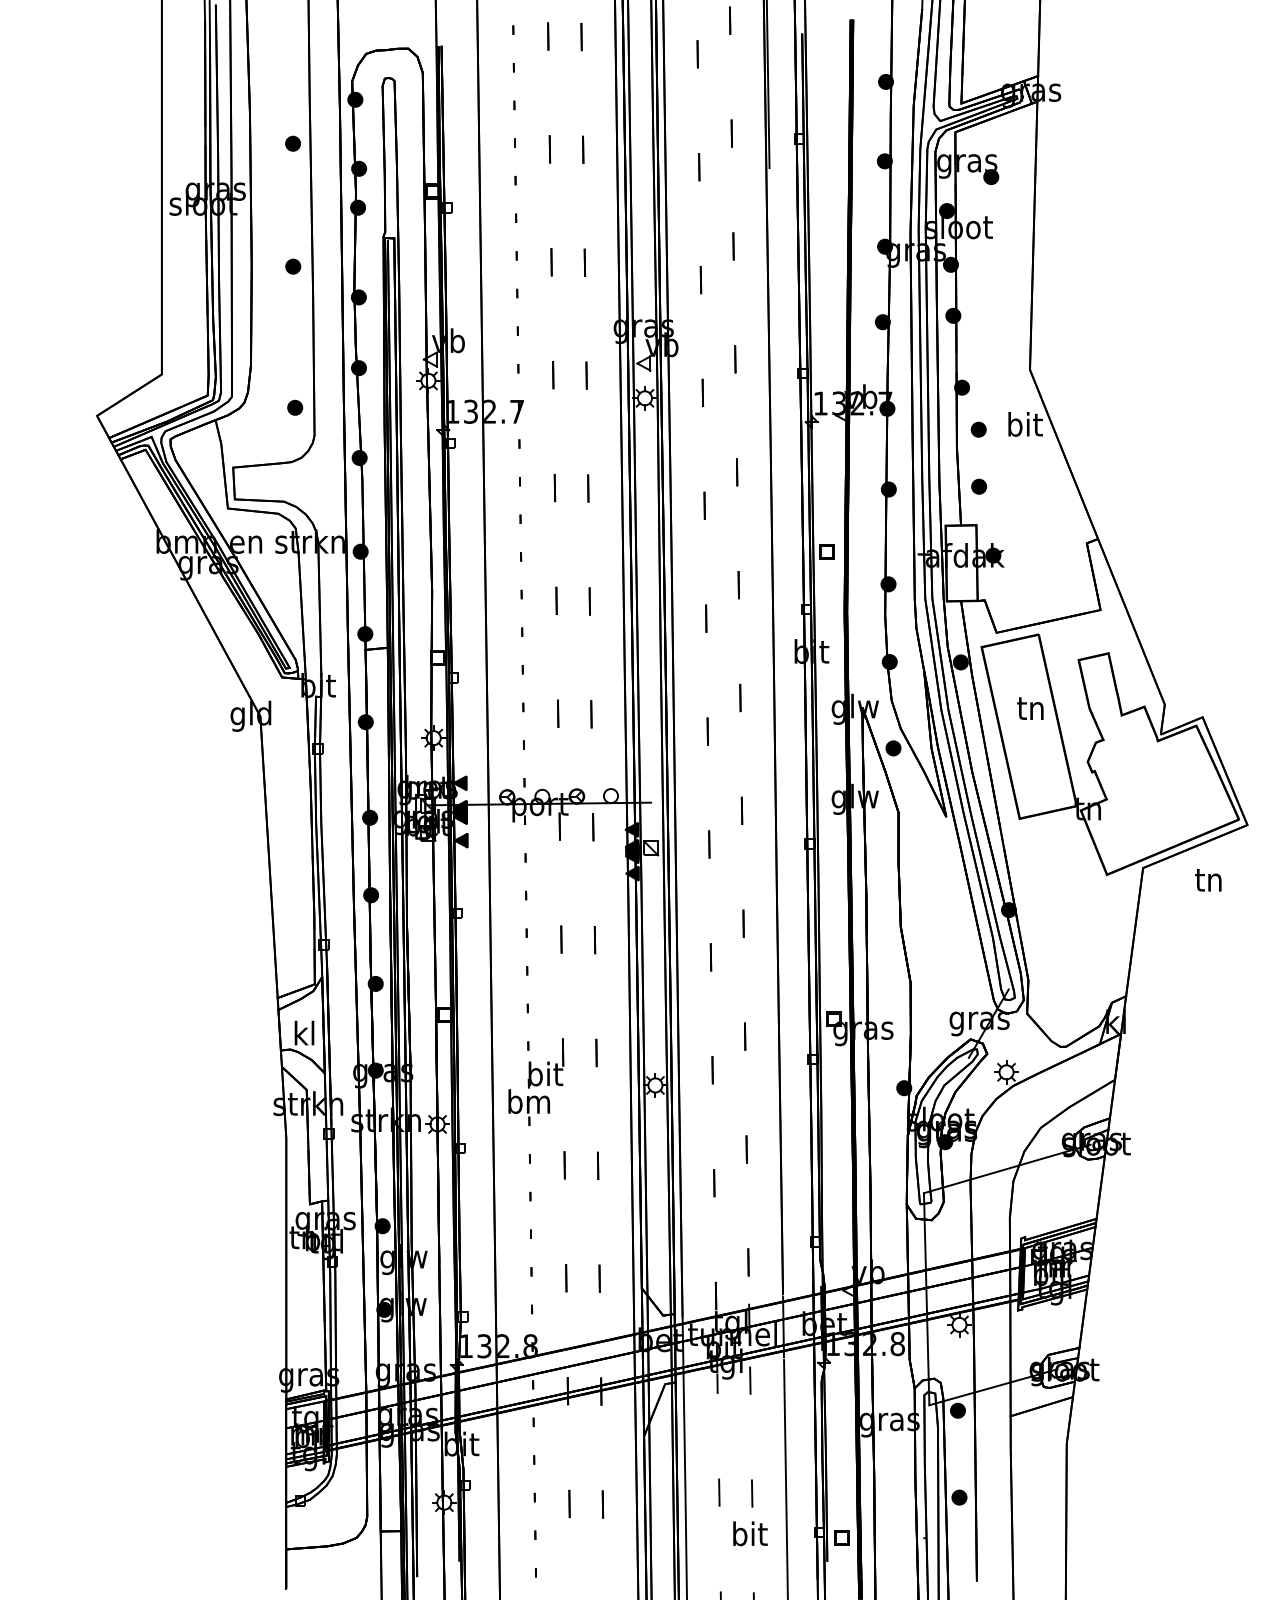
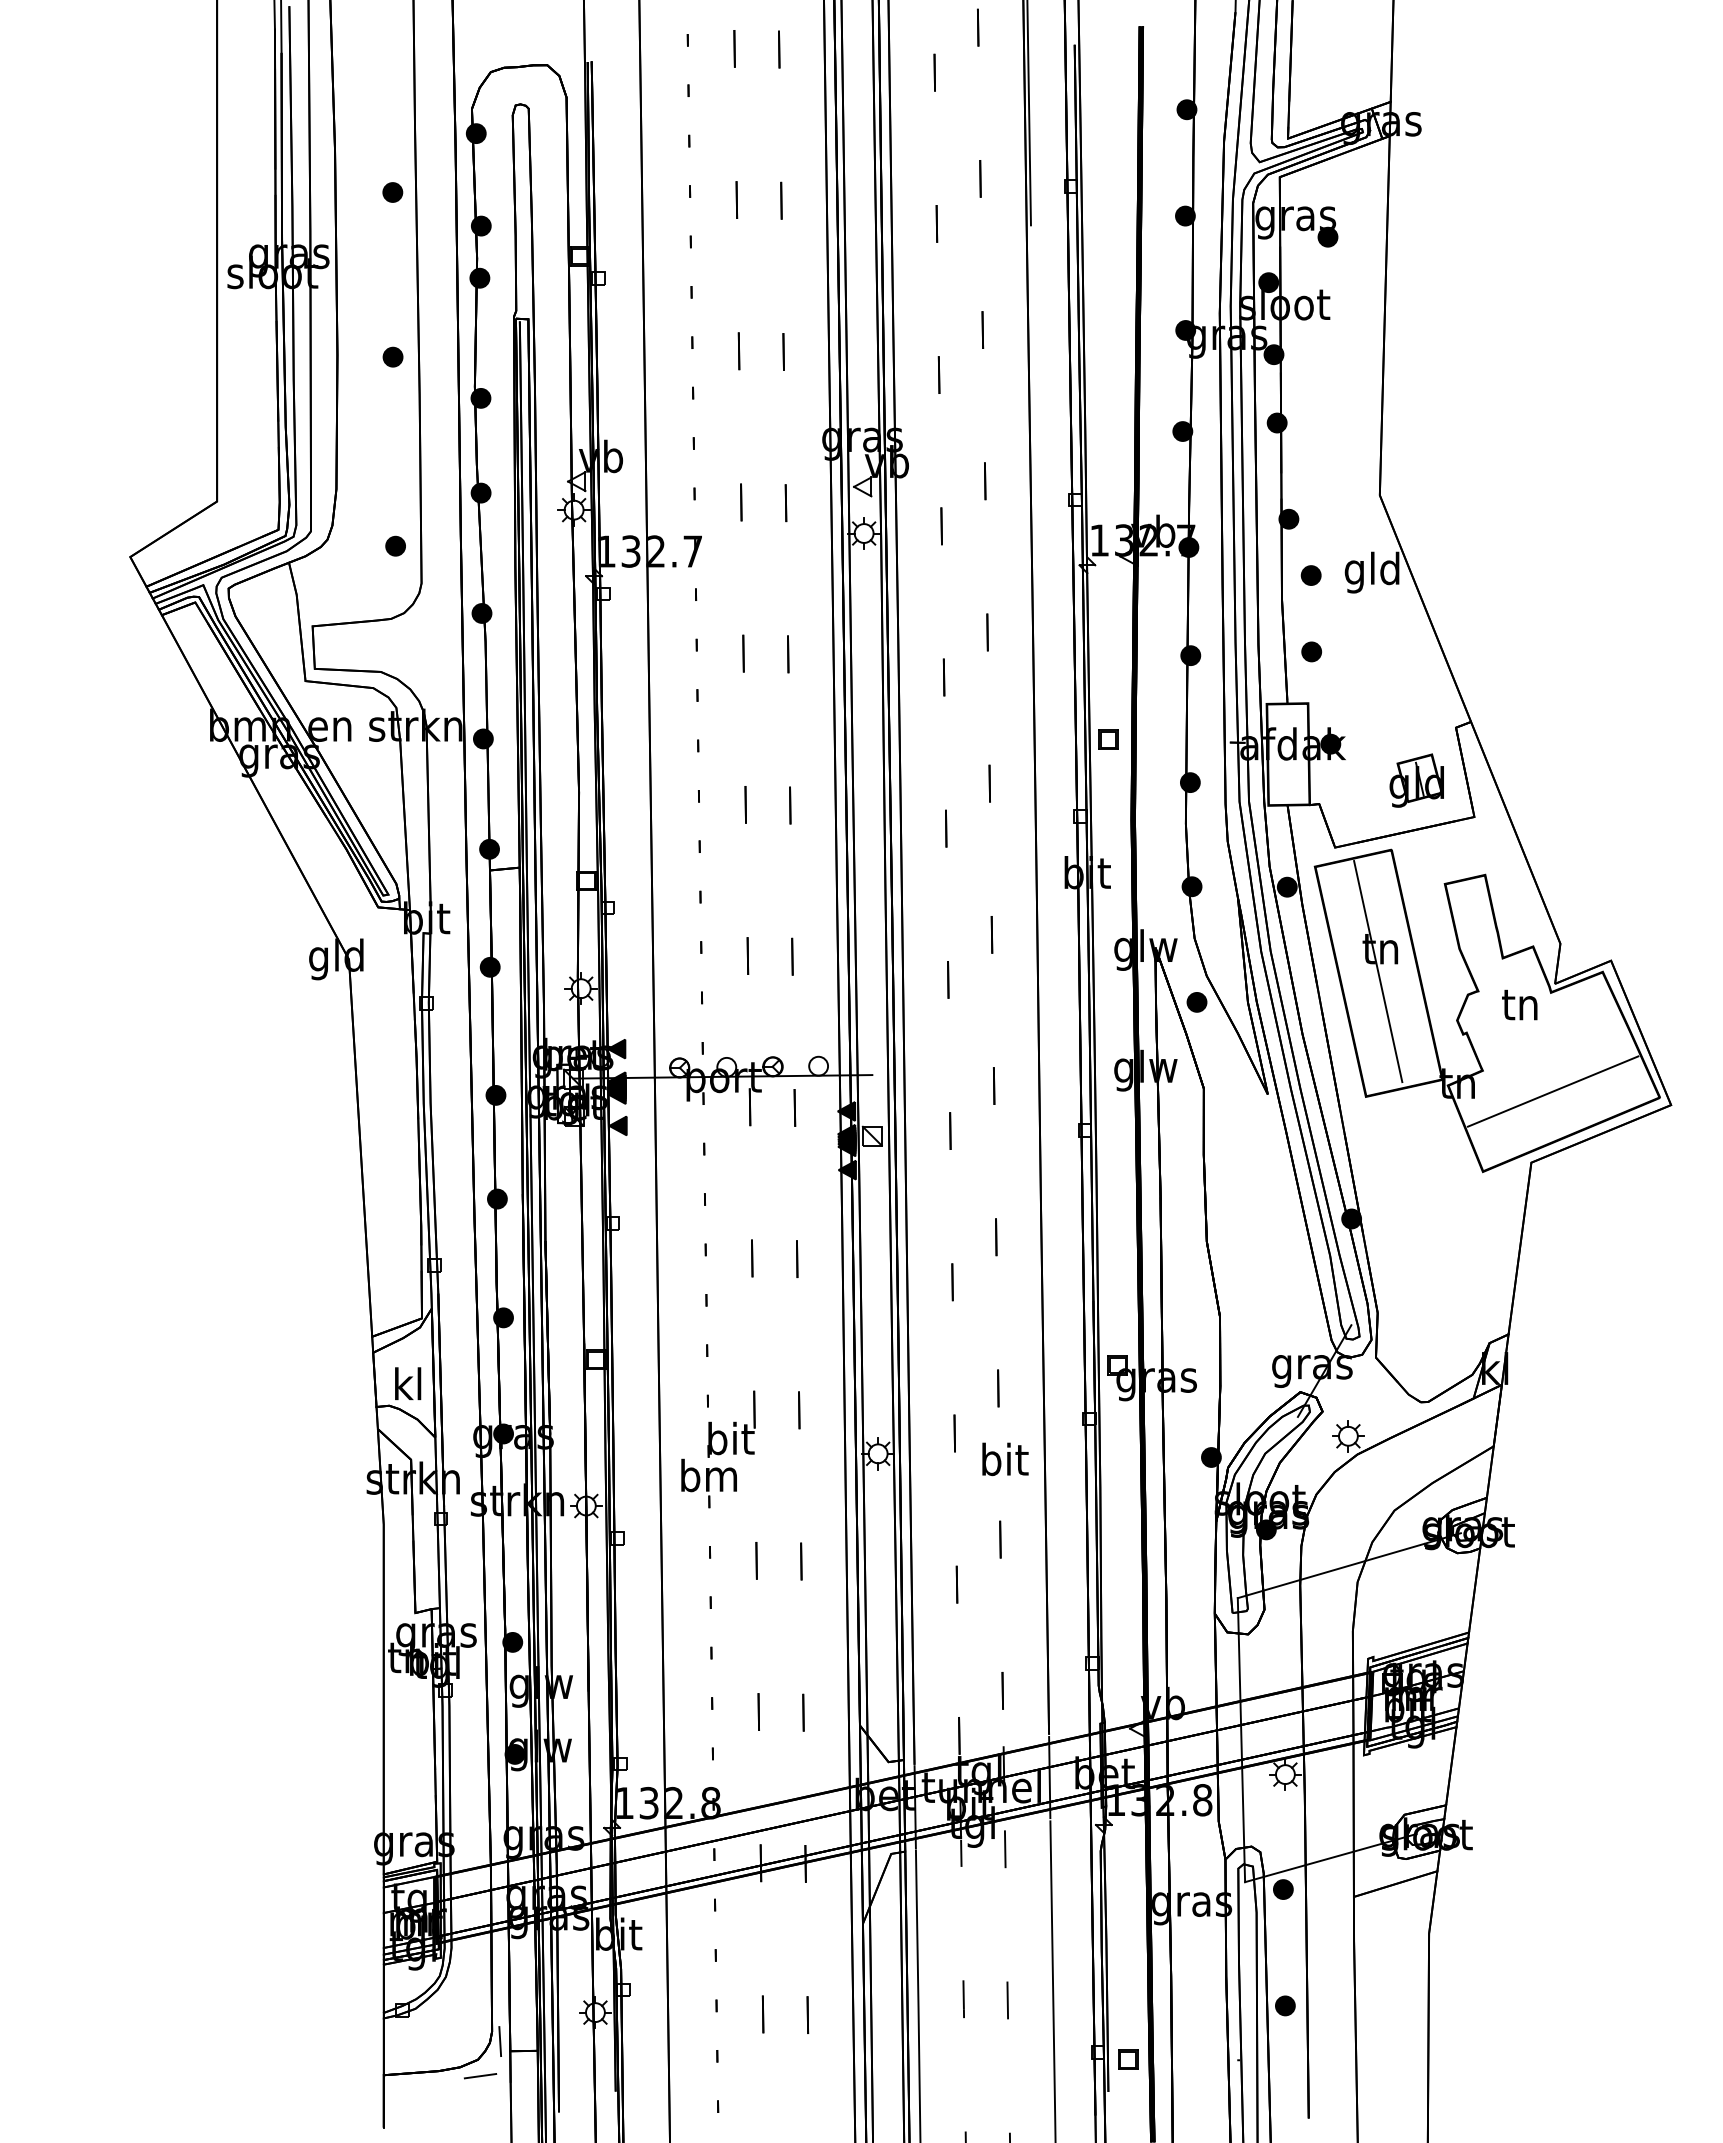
text: (1023, 427) -> (1371, 572), bit -> gld
part: (1057, 582) -> (1416, 780), added
line: (1028, 725) -> (1378, 971), added
line: (1158, 814) -> (1552, 1091), added
text: (1208, 879) -> (1519, 1004), moved
line: (373, 1524) -> (500, 2041), added
text: (750, 1533) -> (1005, 1459), moved
line: (358, 1550) -> (480, 2076), added

